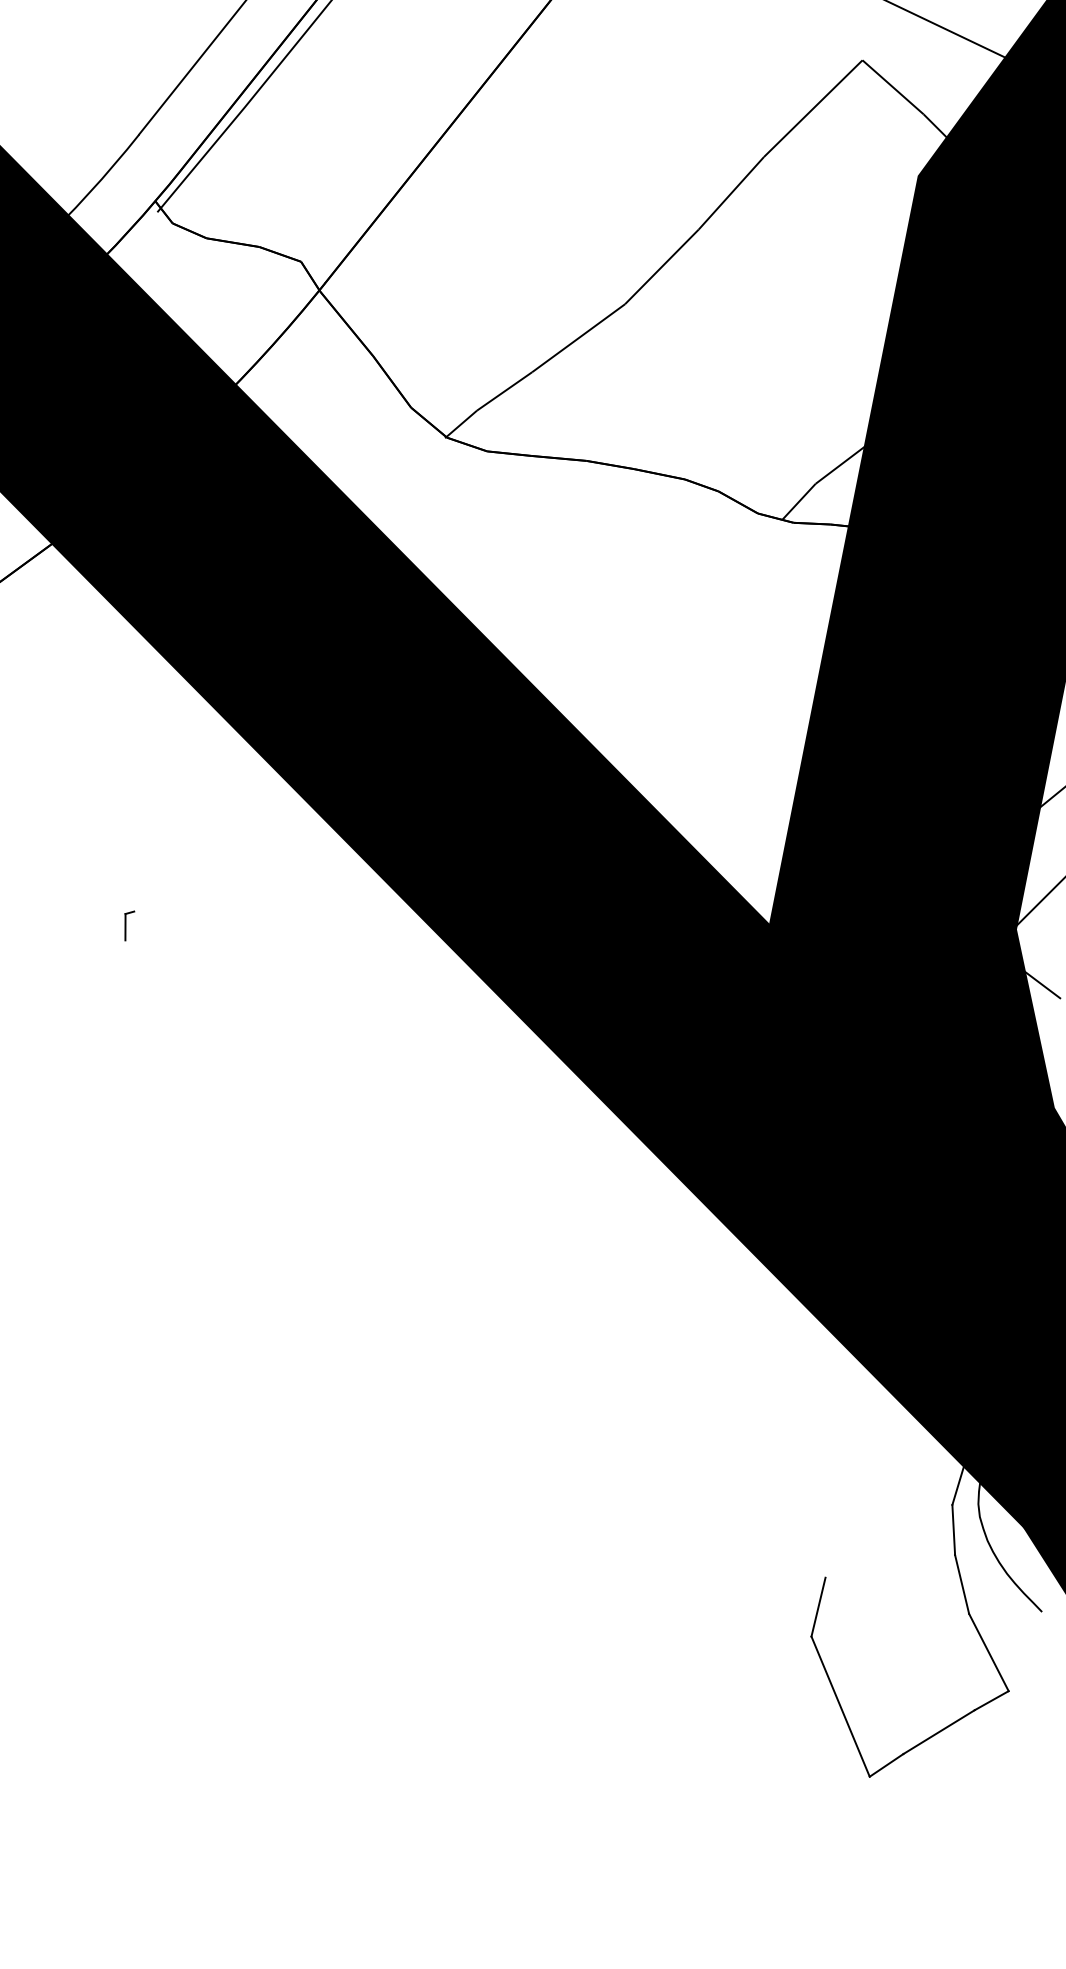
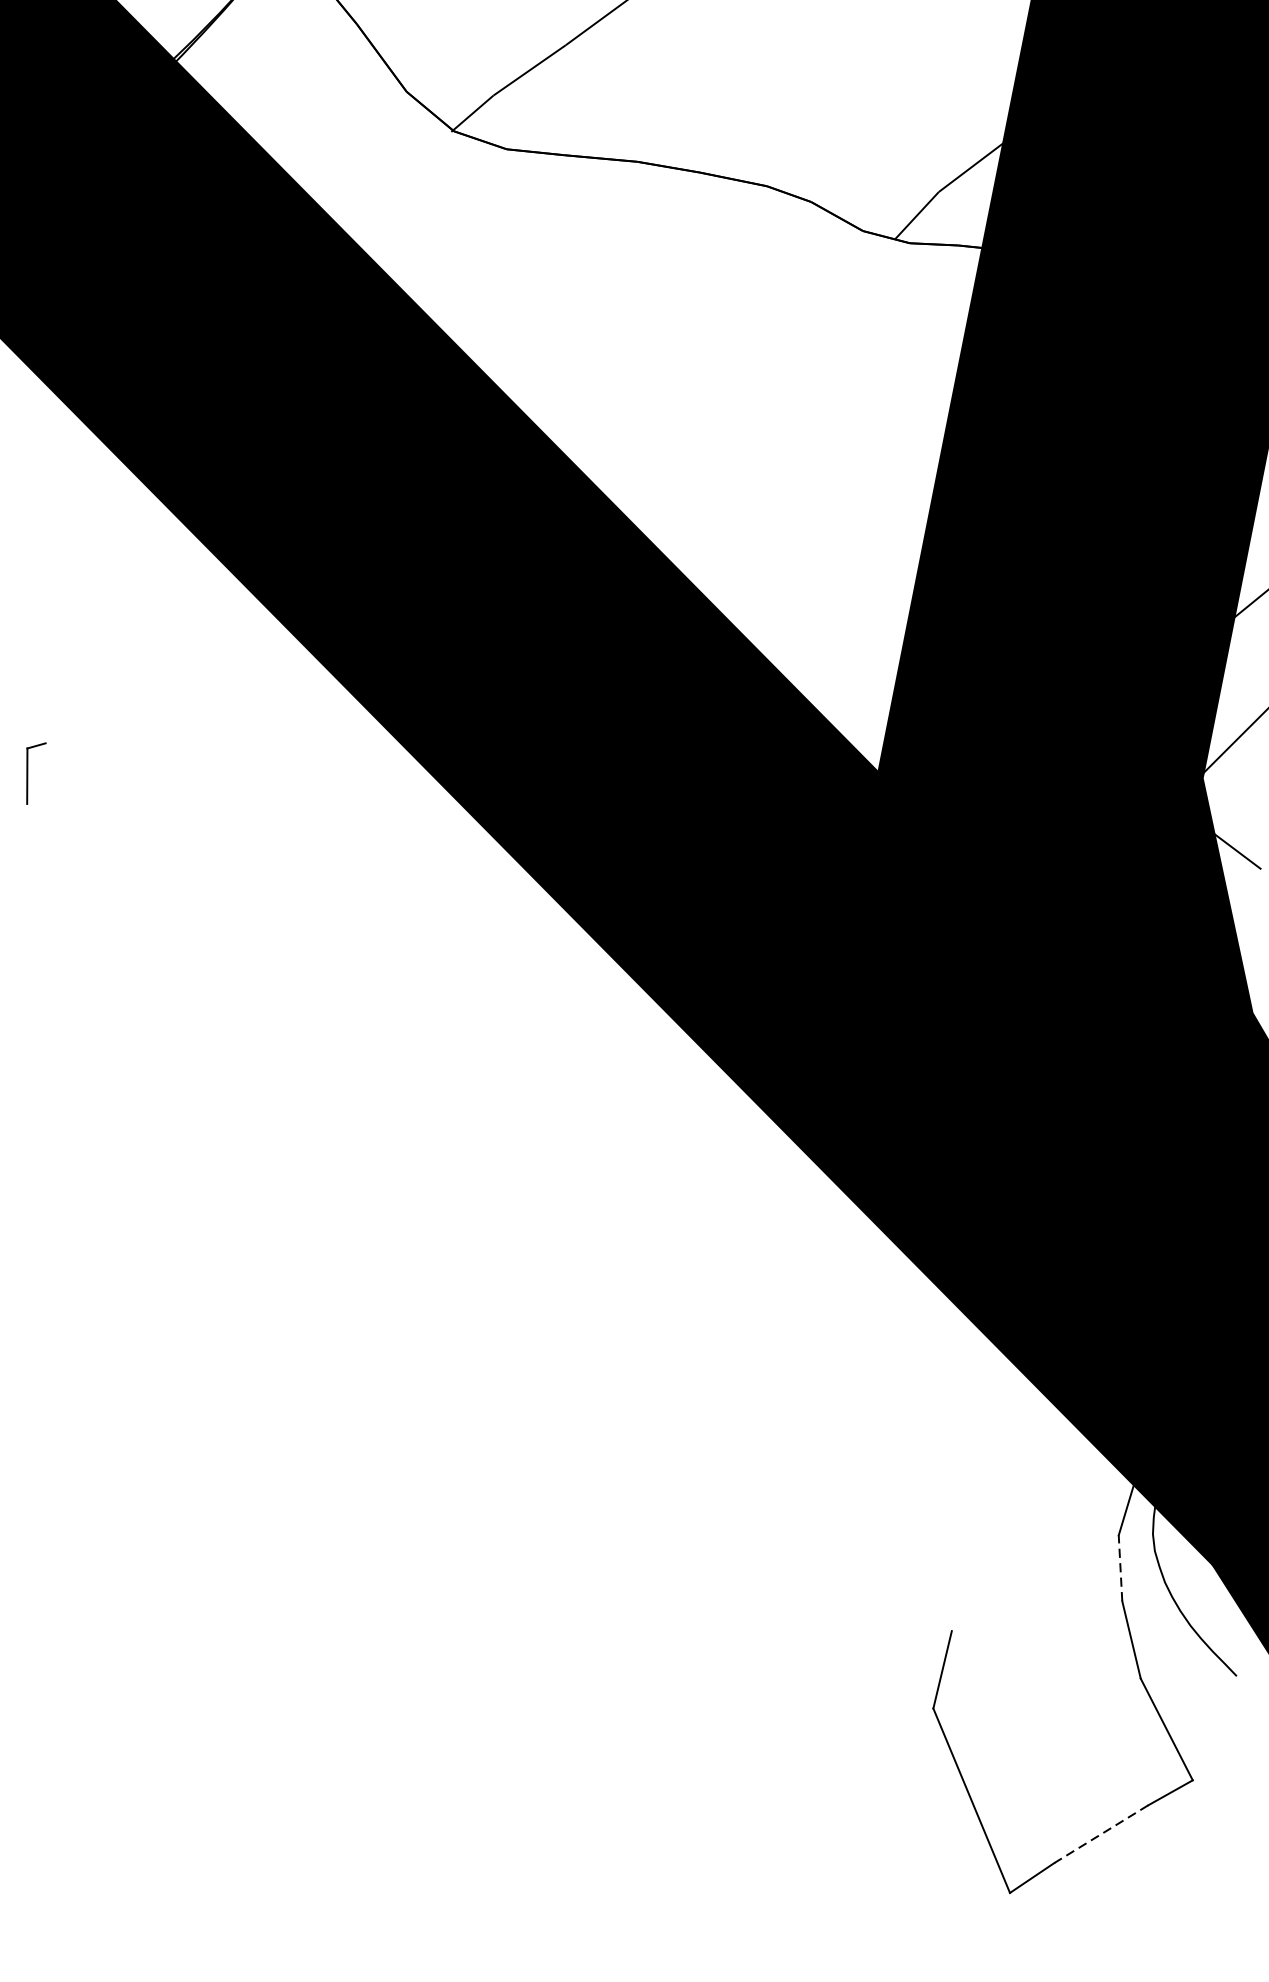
part: (129, 925) -> (36, 773), size x1.6
line: (953, 1529) -> (1120, 1567), solid -> dashed
line: (939, 1732) -> (1101, 1834), solid -> dashed

